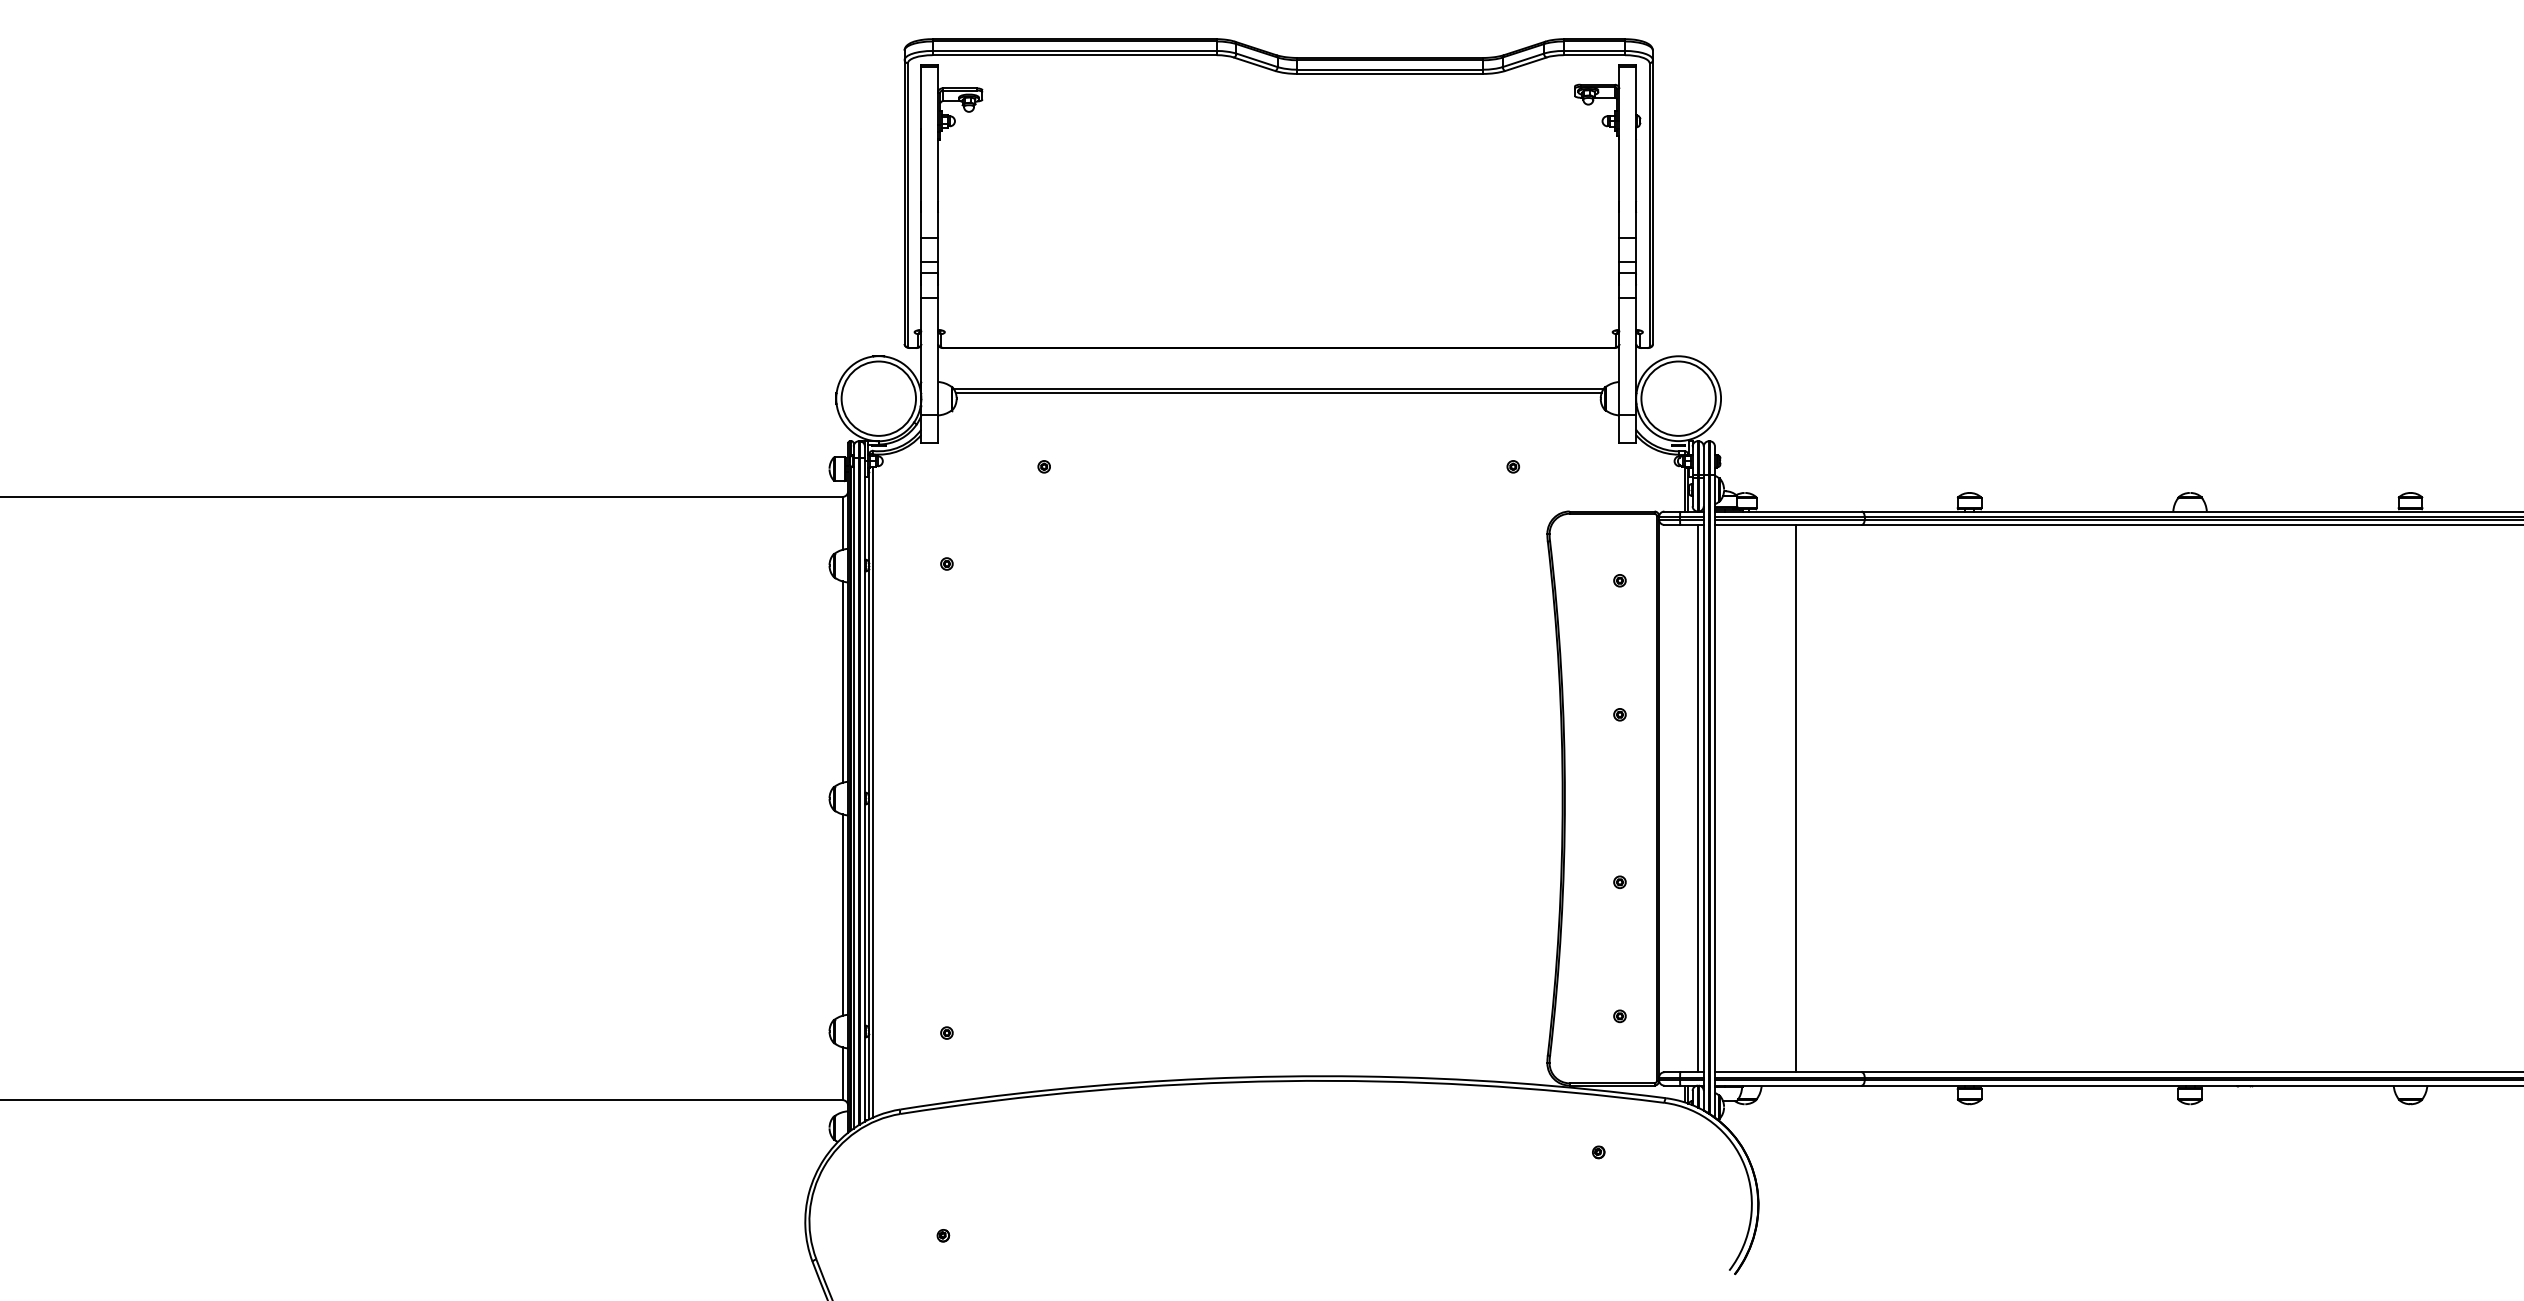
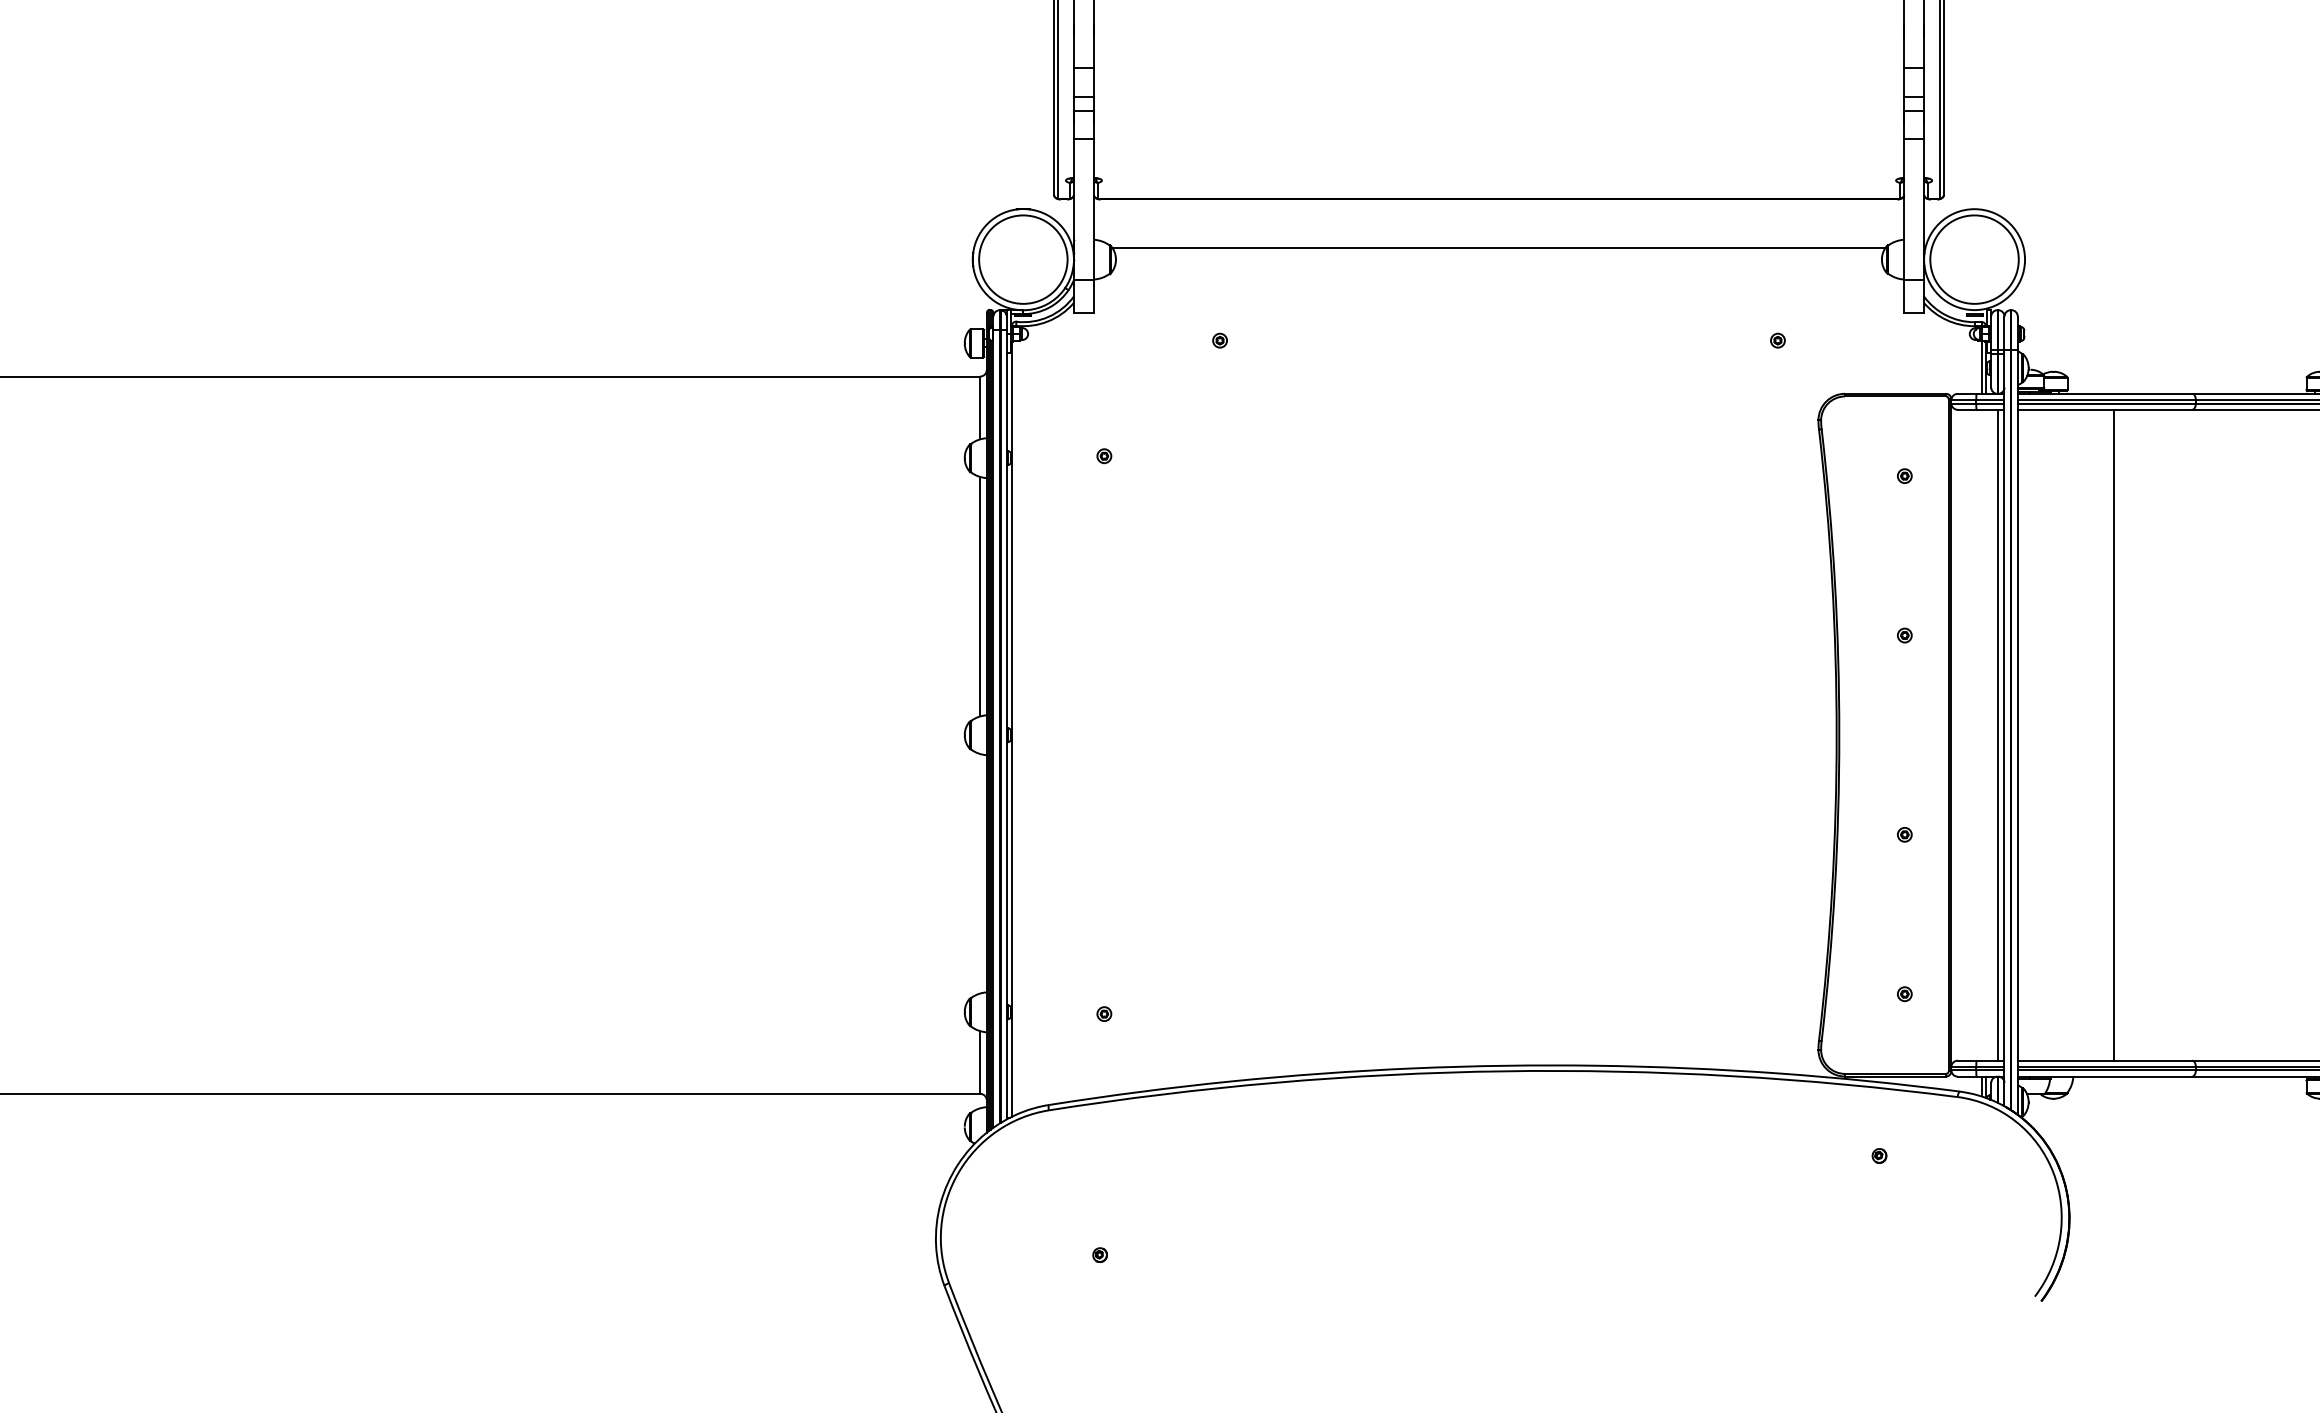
line: (1278, 392) -> (1498, 252), removed
line: (872, 791) -> (1015, 726), removed
line: (842, 914) -> (980, 873), removed

